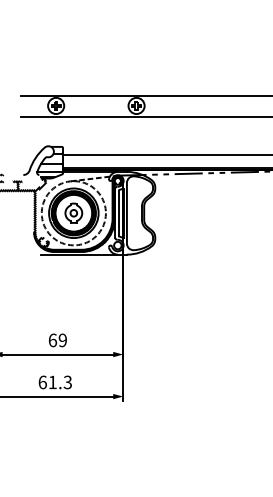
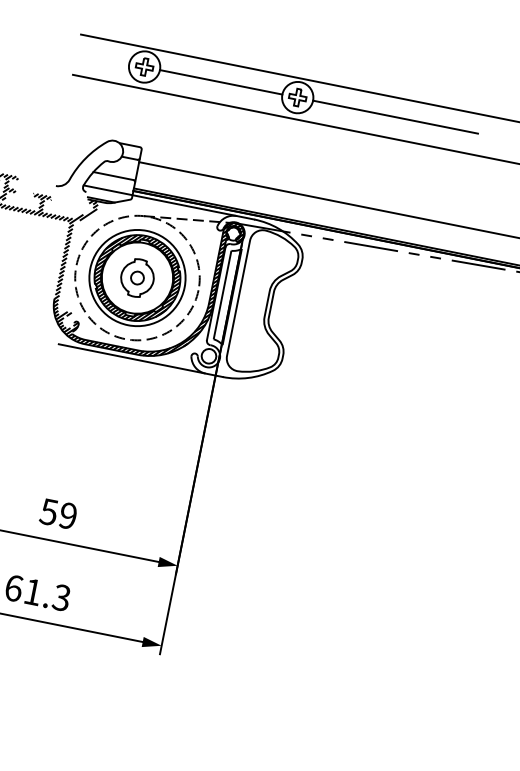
line: (96, 105) -> (221, 81), added
line: (187, 105) -> (394, 116), added
text: (52, 340) -> (48, 512), 69 -> 59

